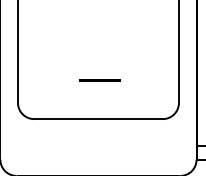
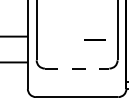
line: (99, 79) -> (94, 39), moved
line: (99, 118) -> (77, 68), solid -> dashed

